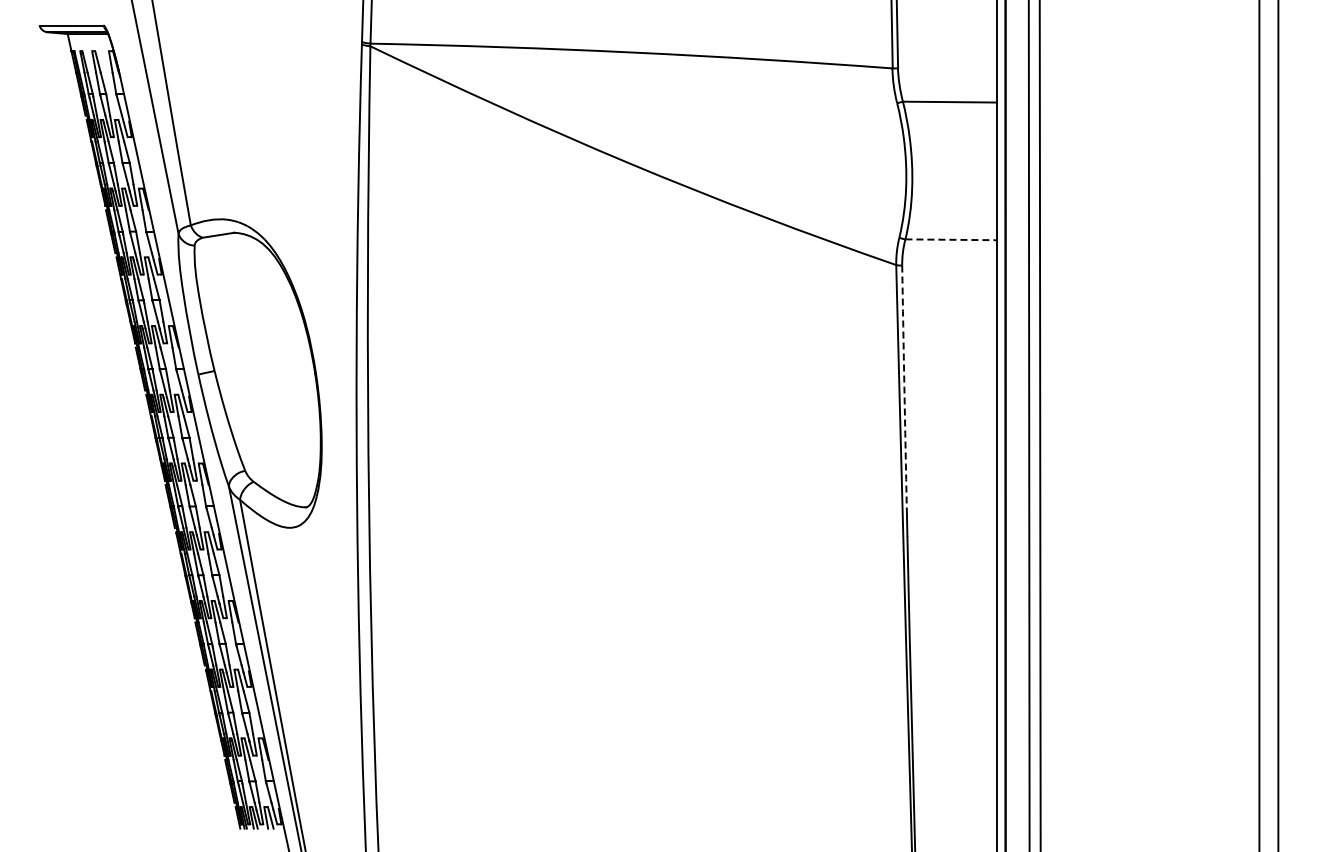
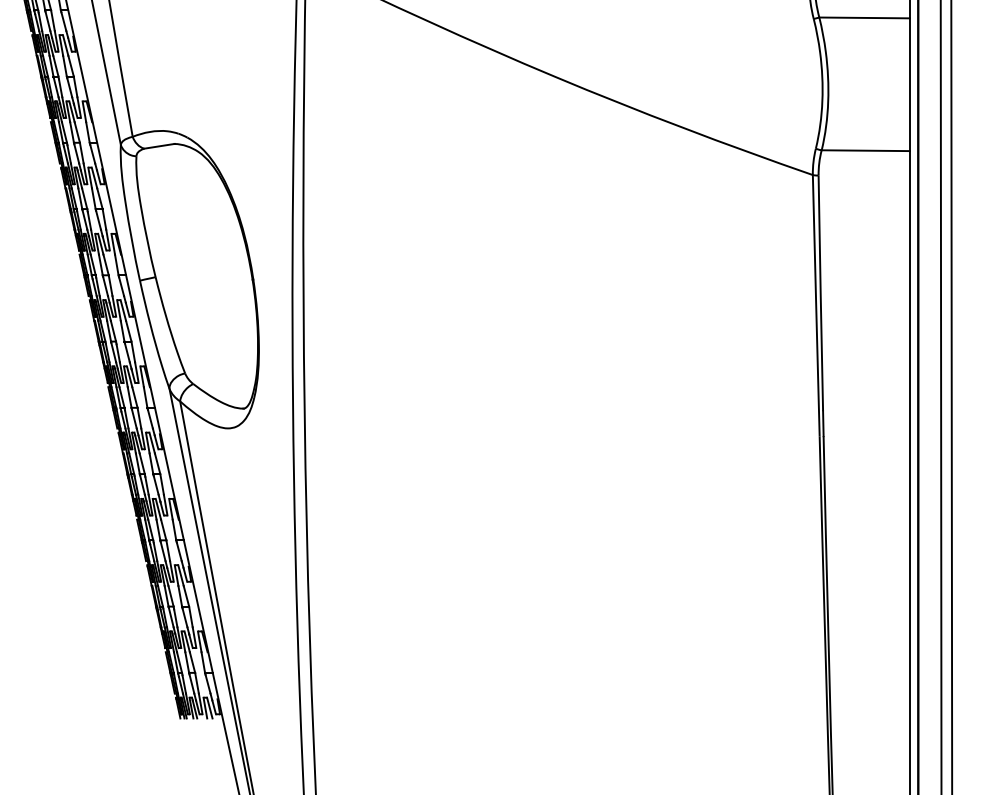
line: (951, 239) -> (866, 150), dashed -> solid
arc: (904, 387) -> (820, 293), dashed -> solid

